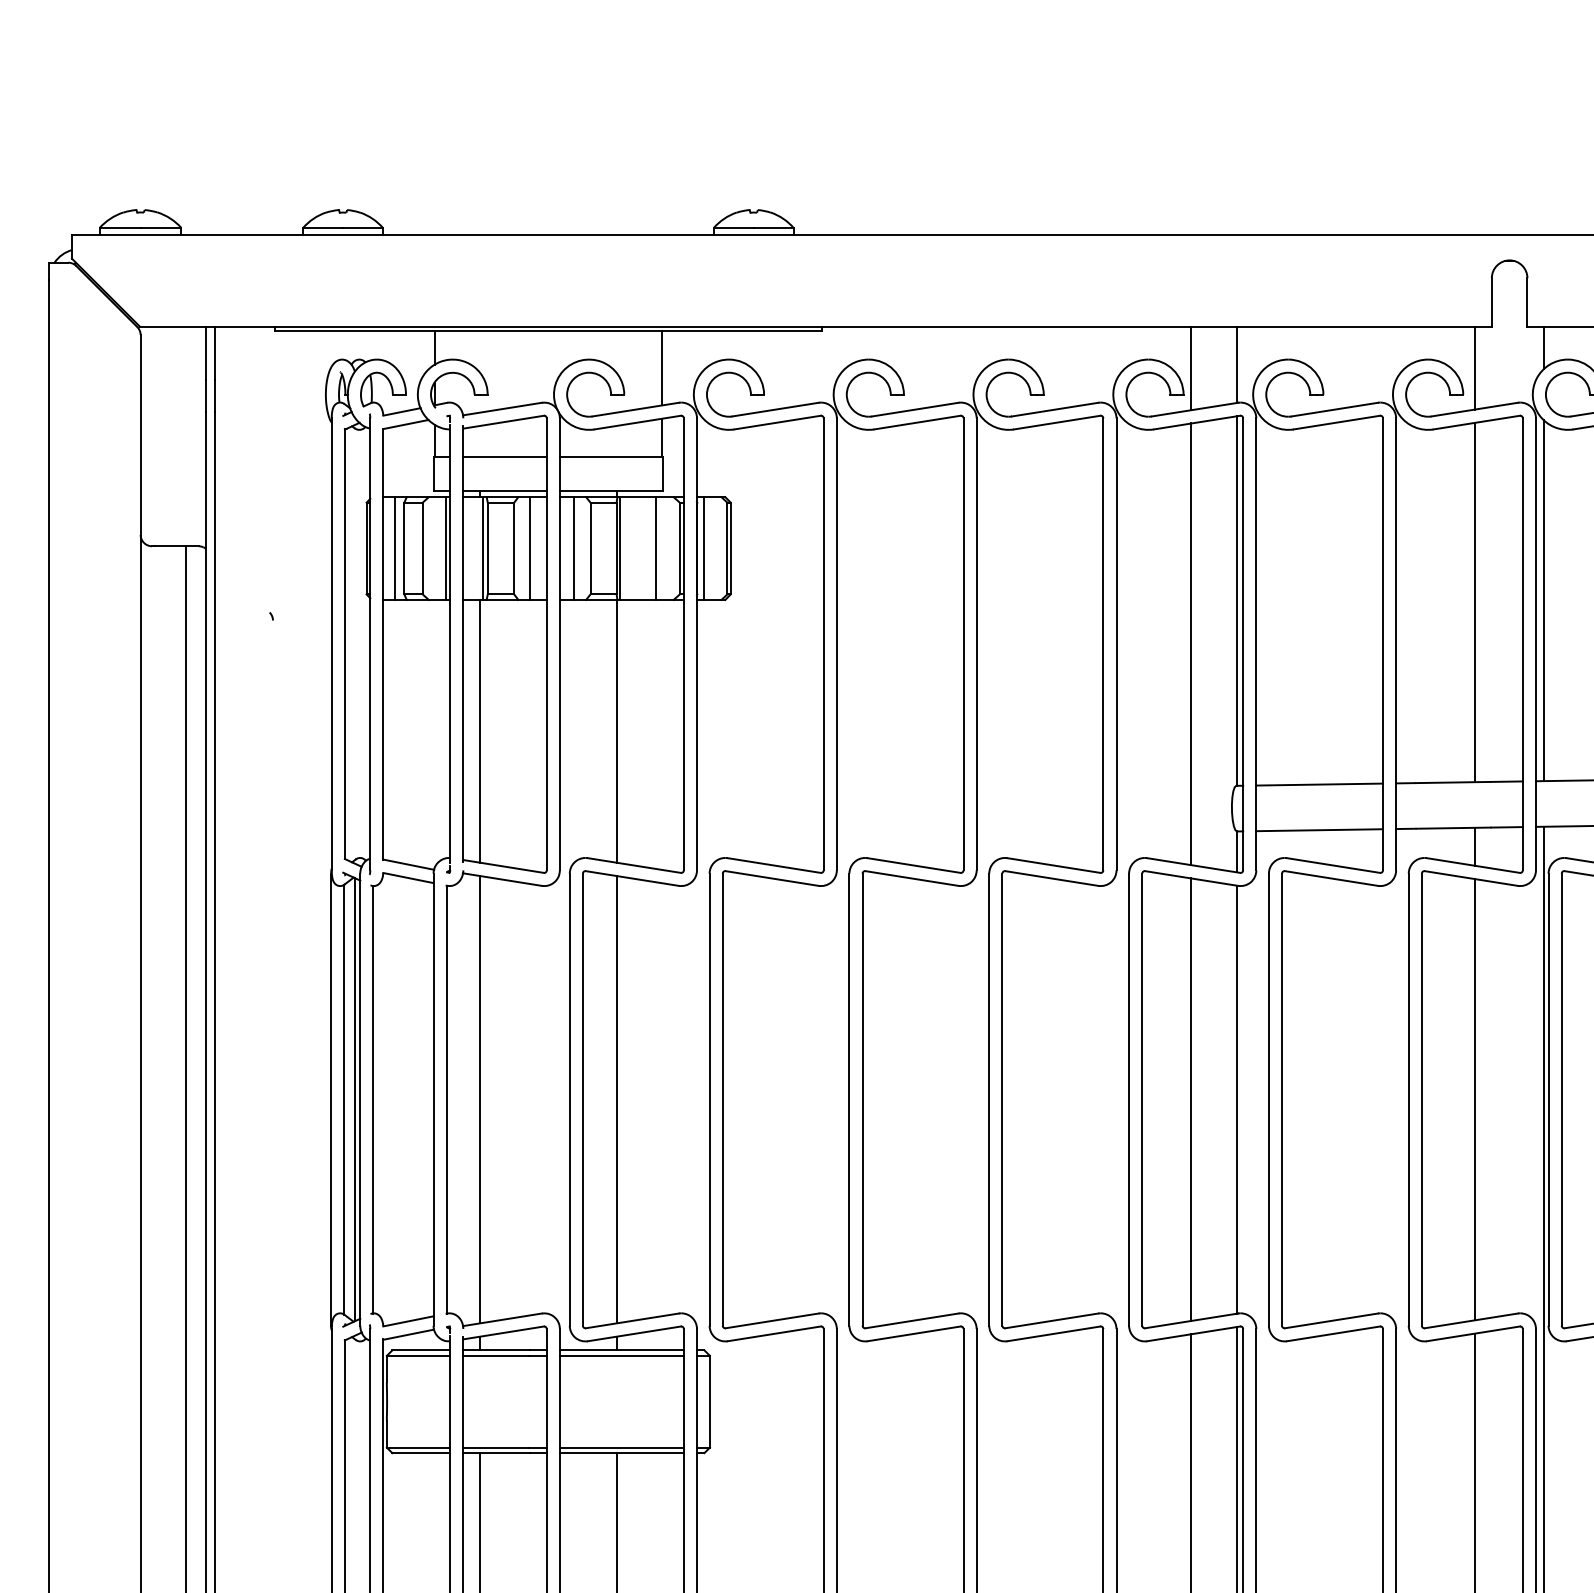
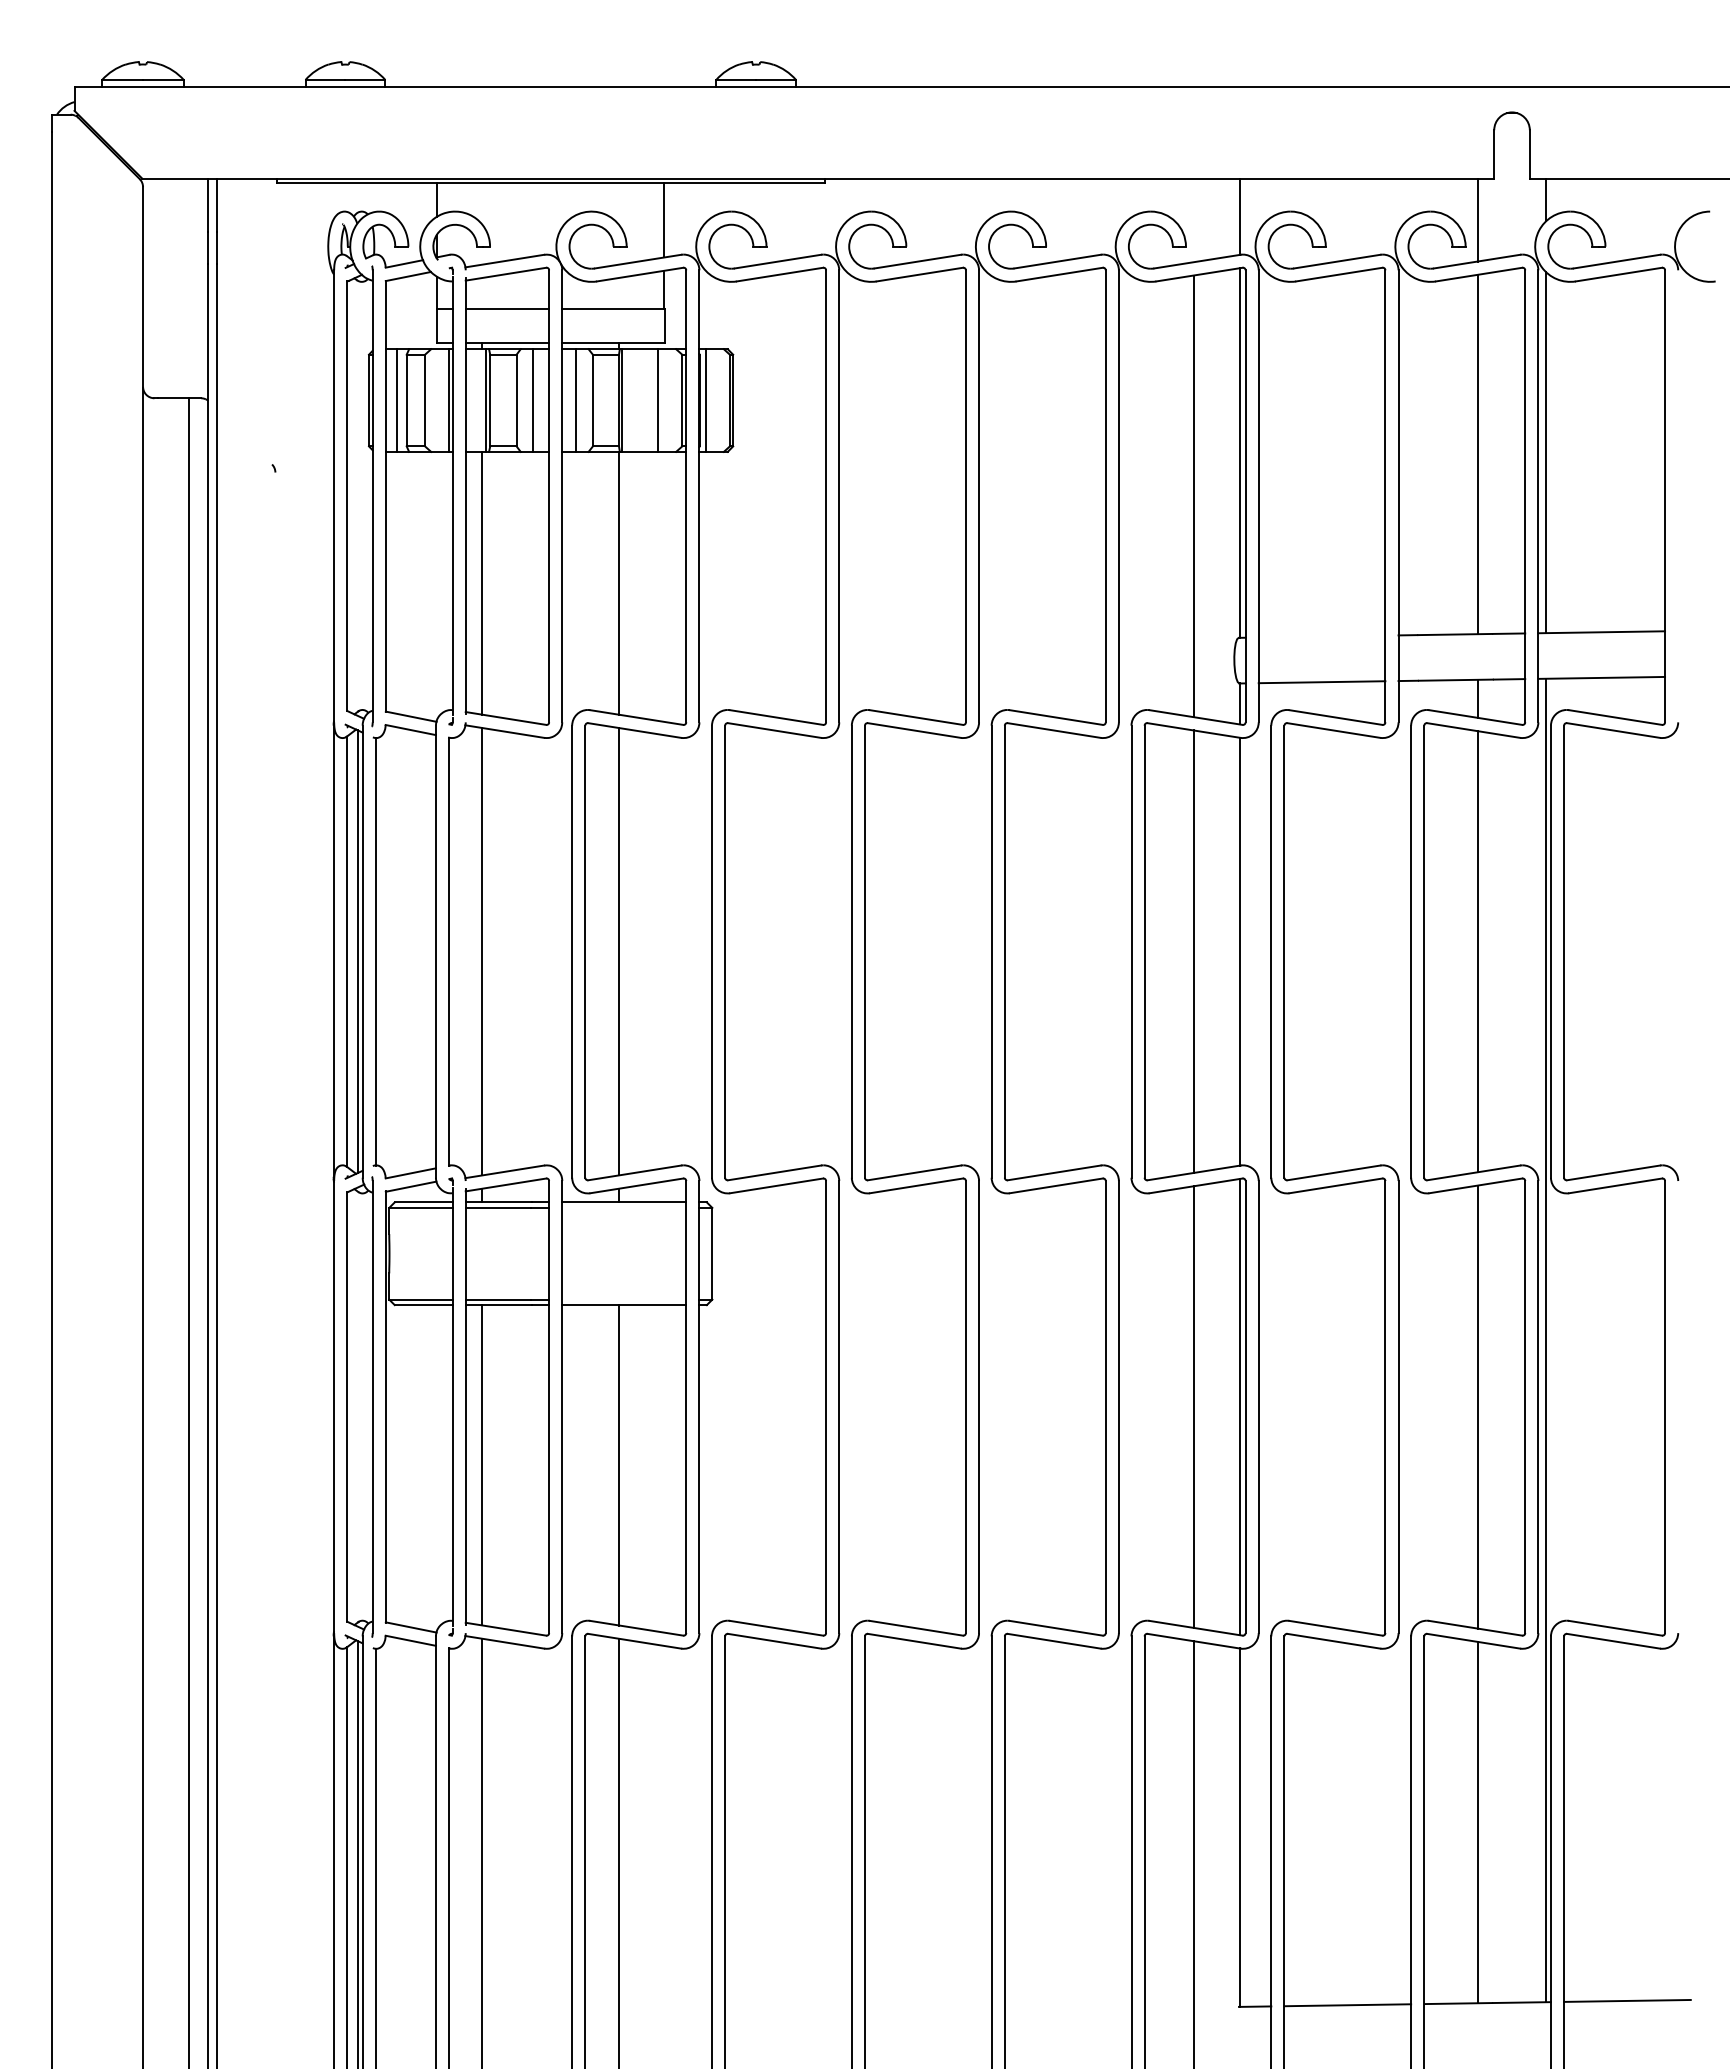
line: (1191, 368) -> (1193, 220), removed
line: (1319, 784) -> (1321, 636), removed
line: (622, 1355) -> (624, 1207), removed
line: (622, 1447) -> (624, 1299), removed

